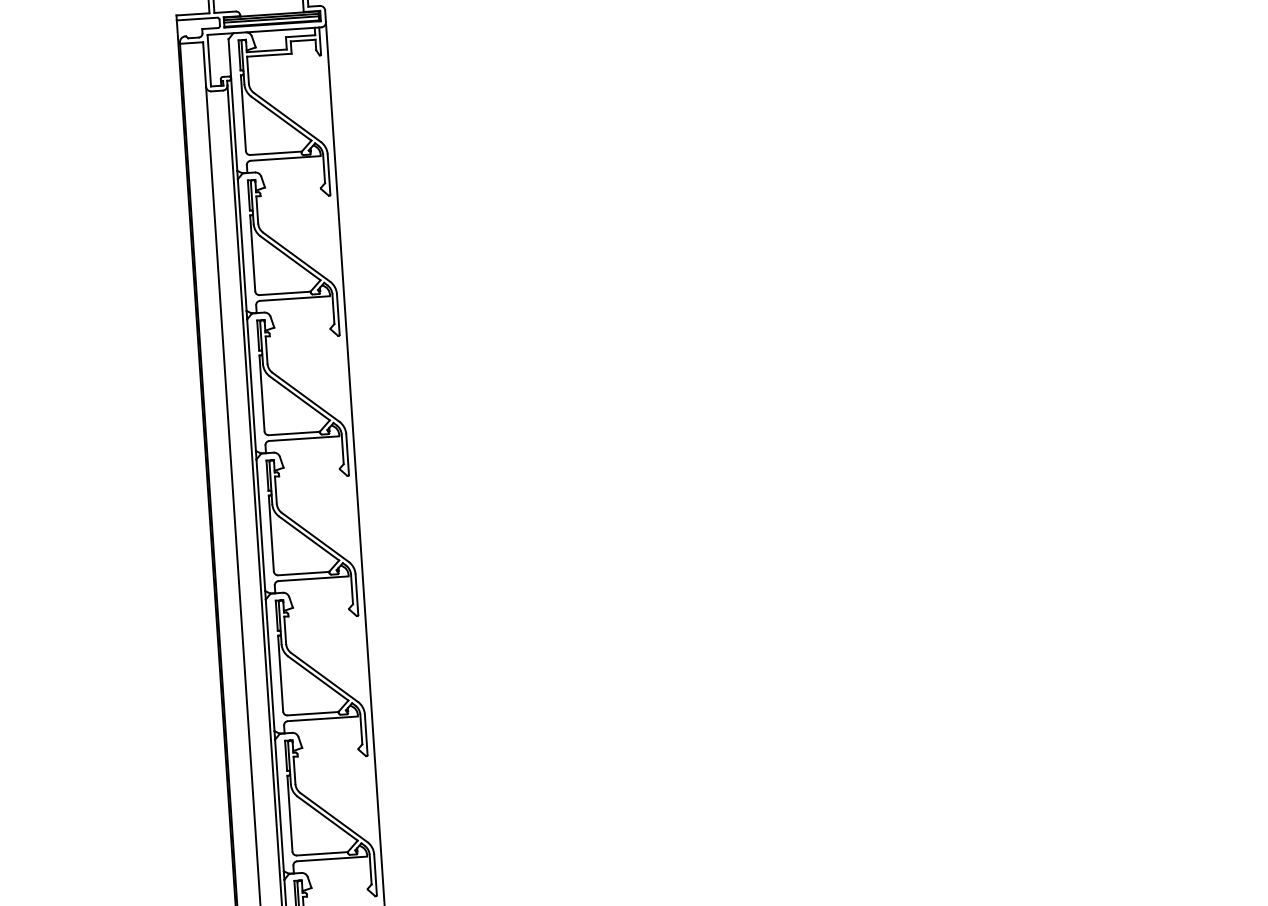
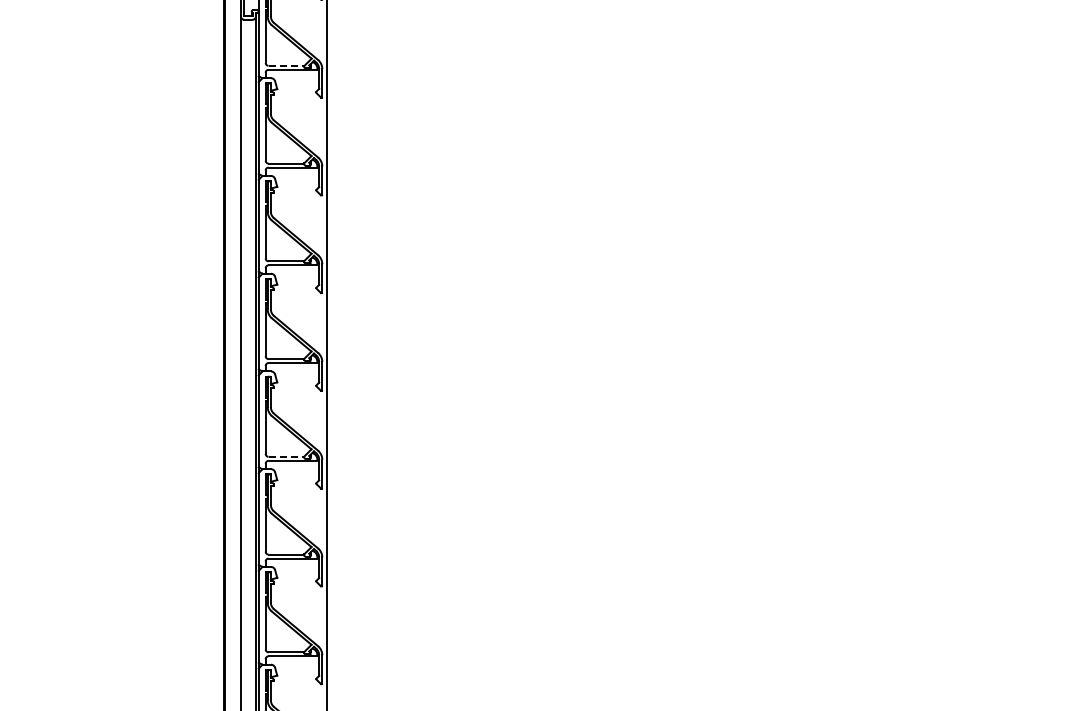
line: (276, 152) -> (286, 65), solid -> dashed
line: (313, 713) -> (286, 456), solid -> dashed

